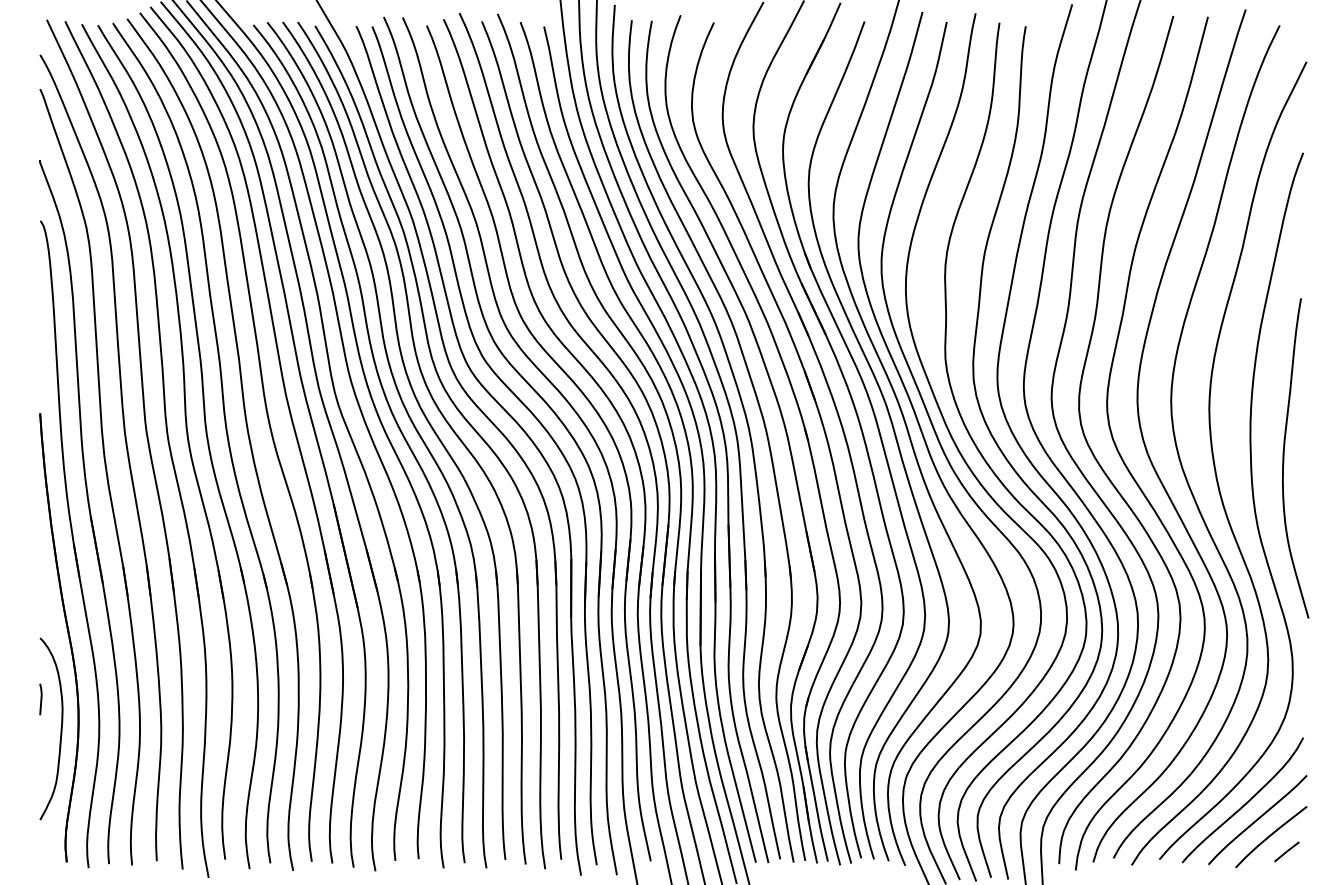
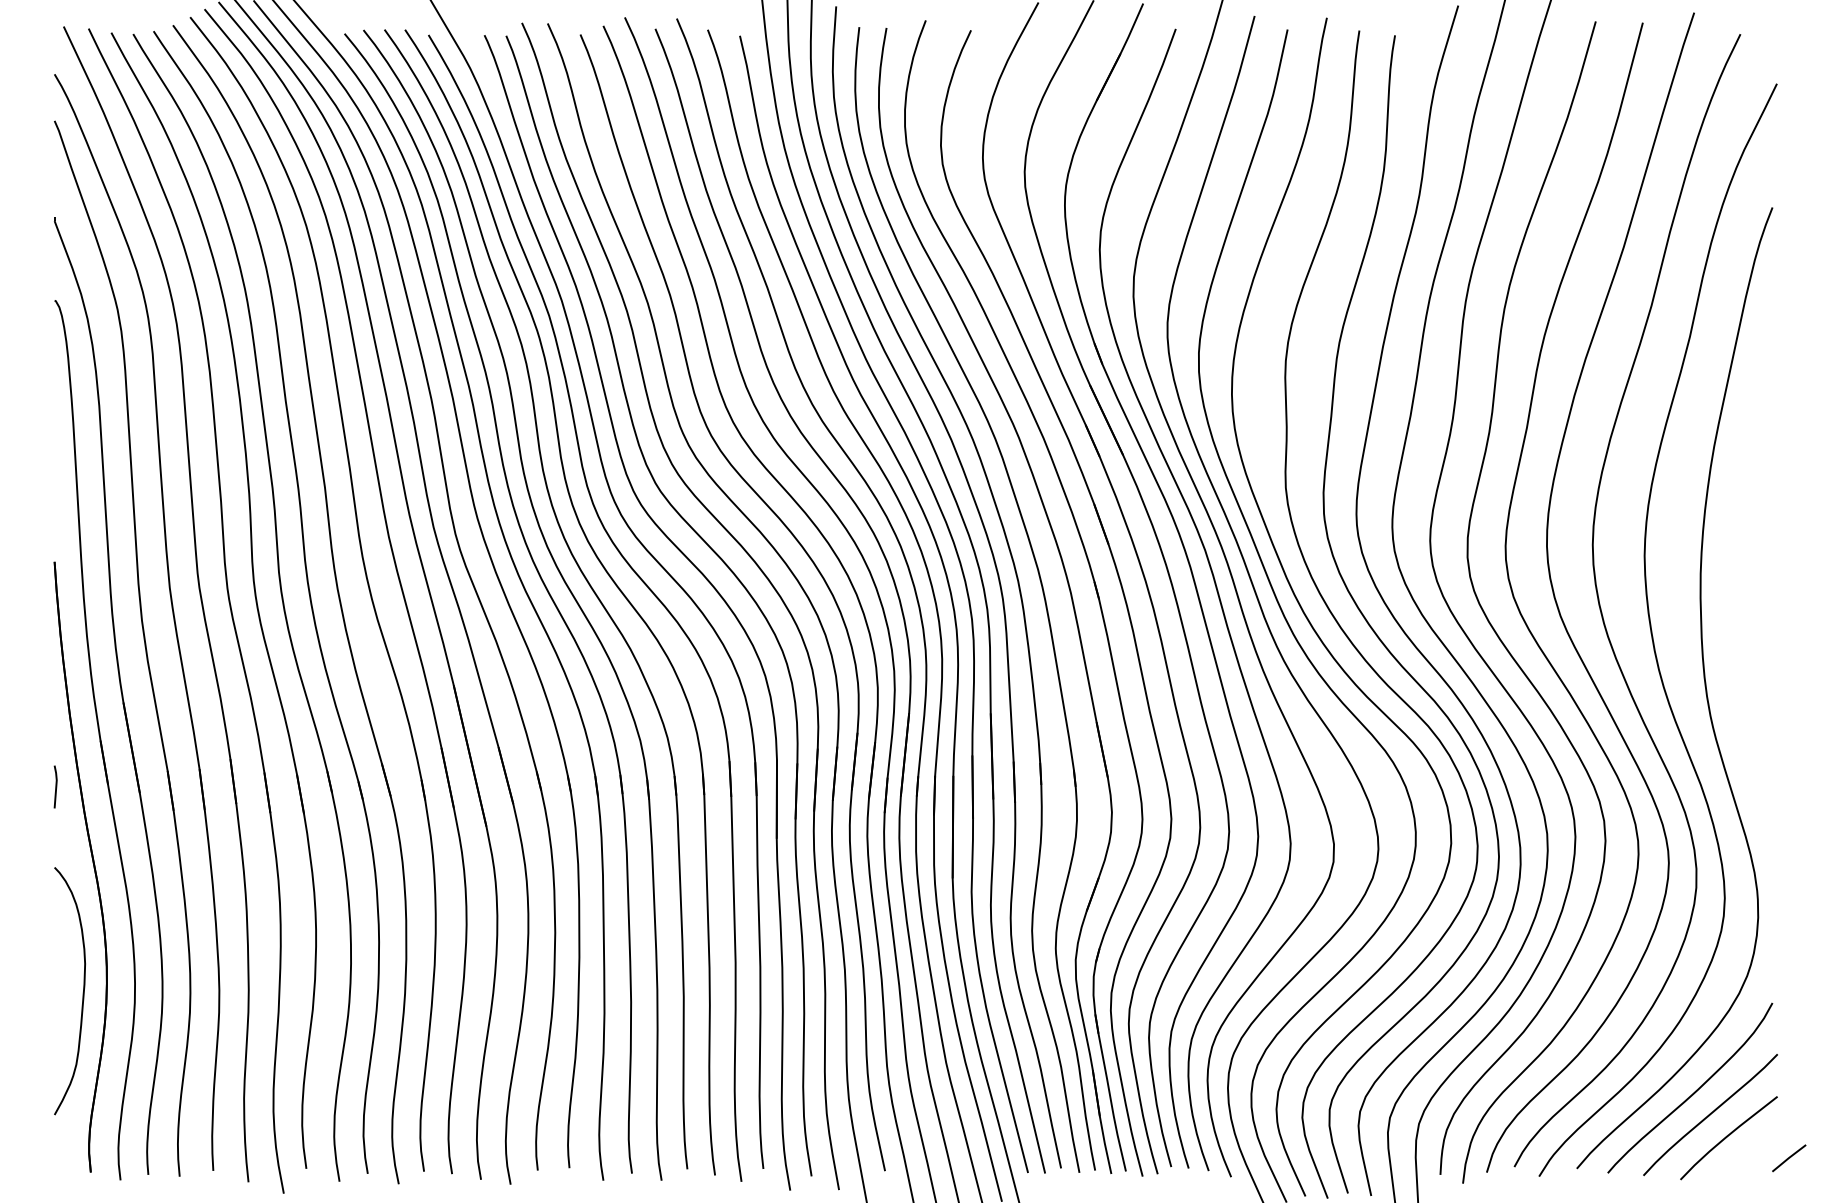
curve: (1284, 457) -> (1746, 622), removed
line: (40, 699) -> (55, 786), moved
line: (1287, 852) -> (1789, 1158), moved

